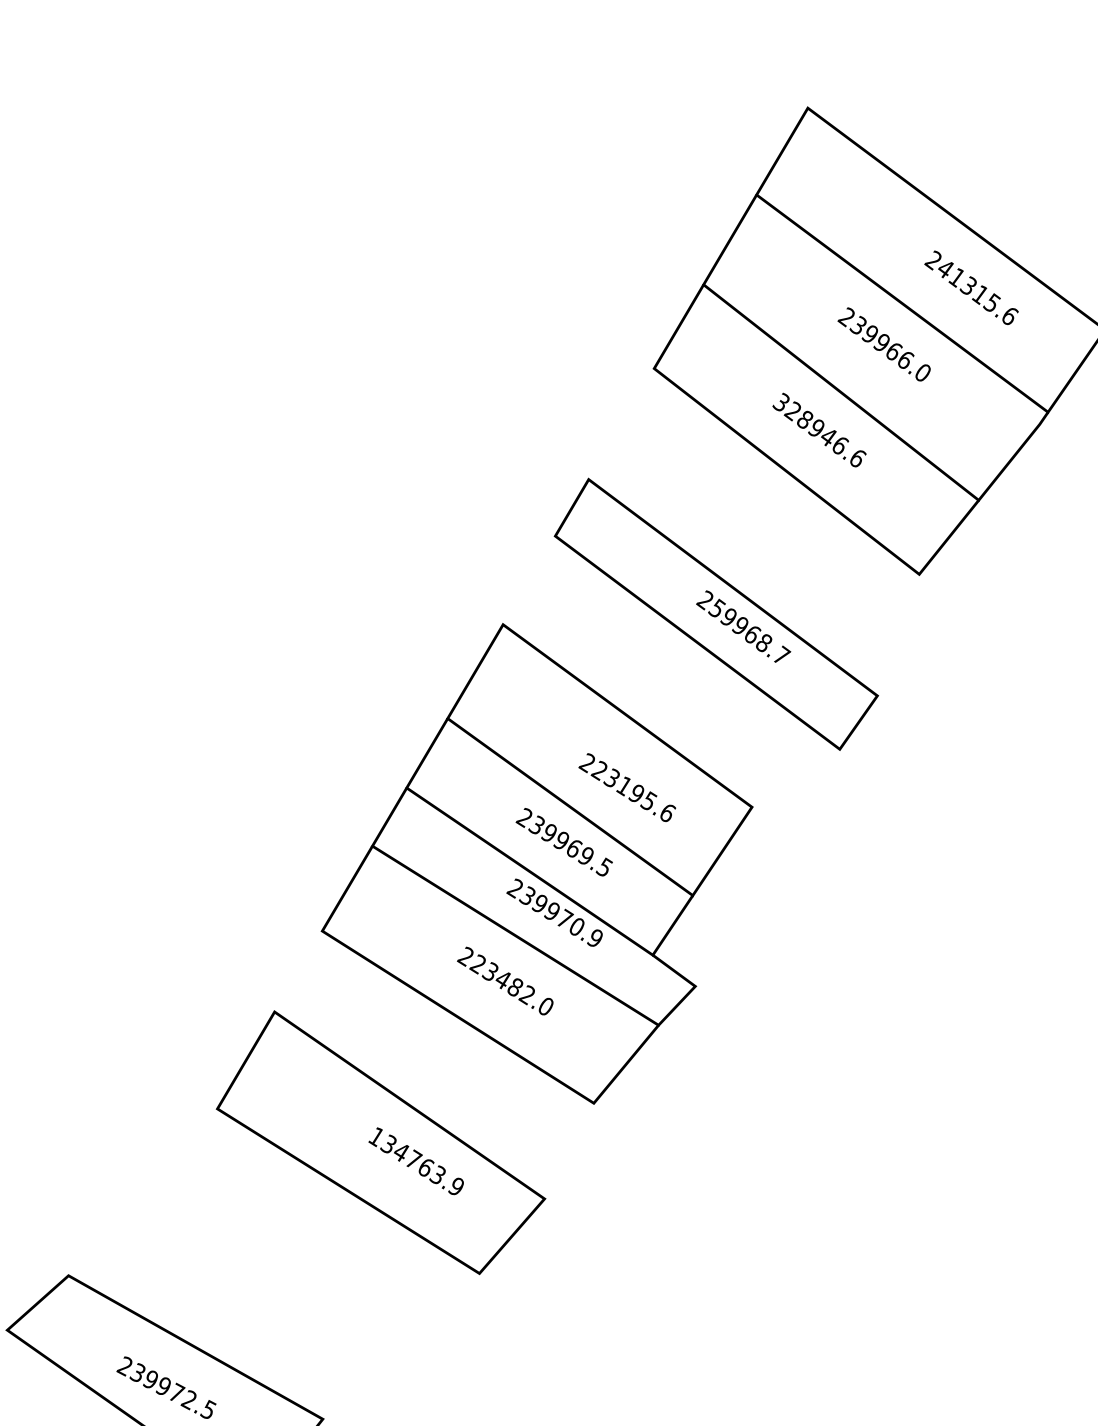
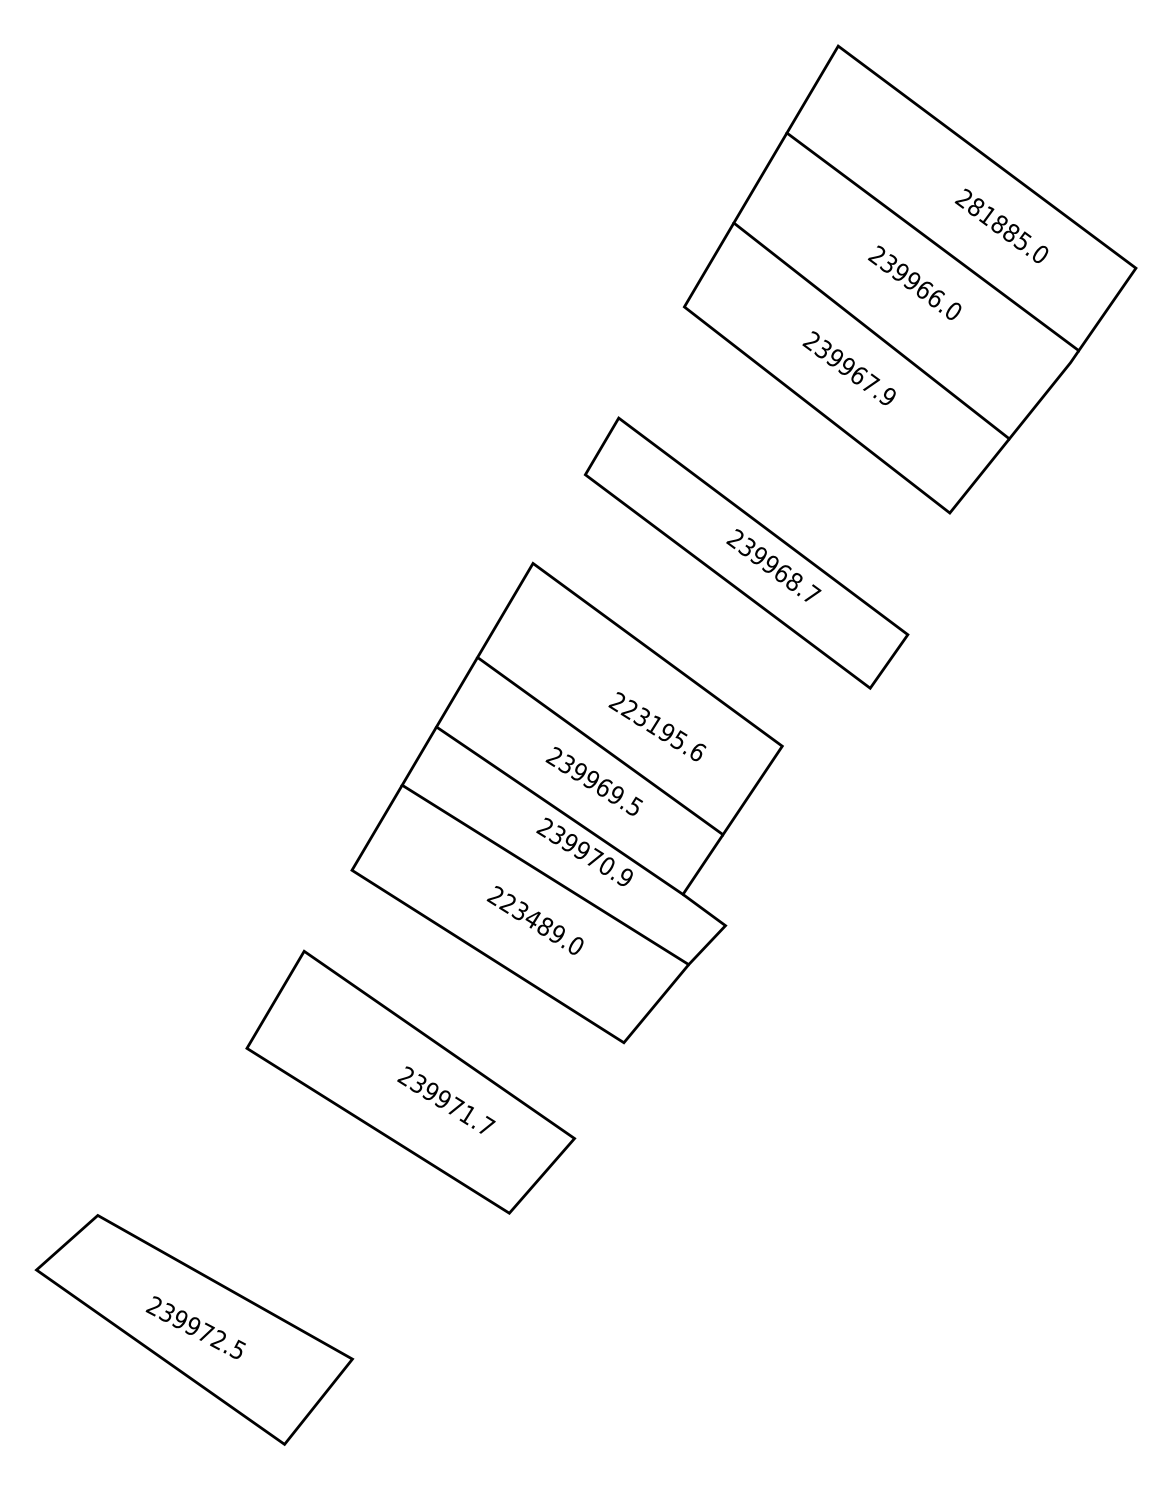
text: (977, 292) -> (1008, 230), 241315.6 -> 281885.0
text: (819, 430) -> (849, 368), 328946.6 -> 239967.9
text: (720, 607) -> (750, 546), 259968.7 -> 239968.7
text: (526, 995) -> (556, 934), 223482.0 -> 223489.0
text: (416, 1160) -> (446, 1100), 134763.9 -> 239971.7

